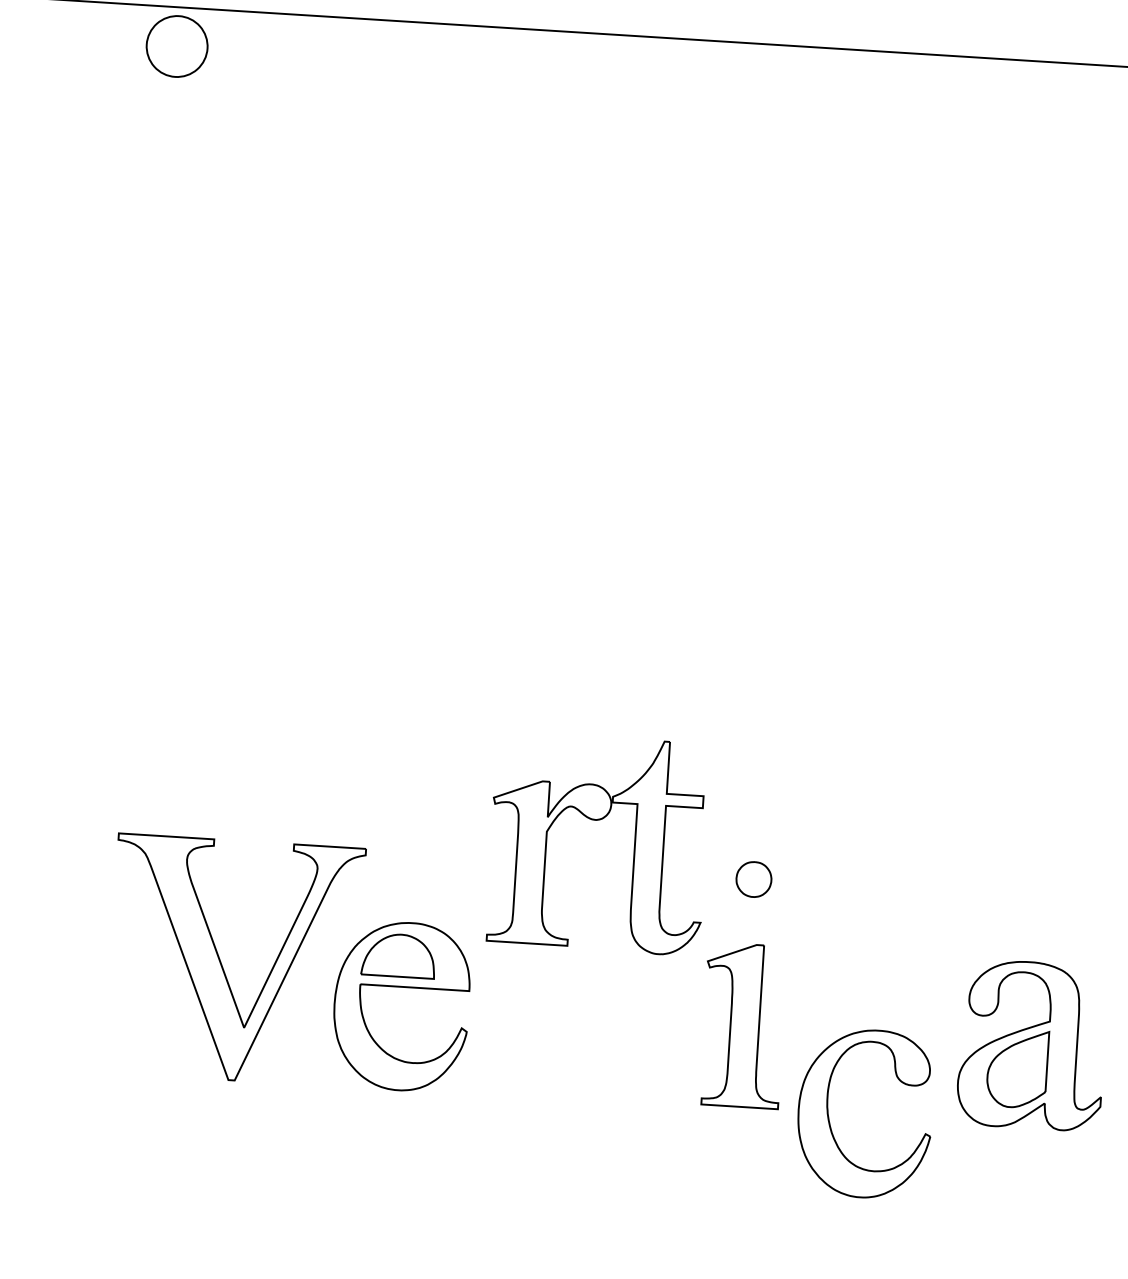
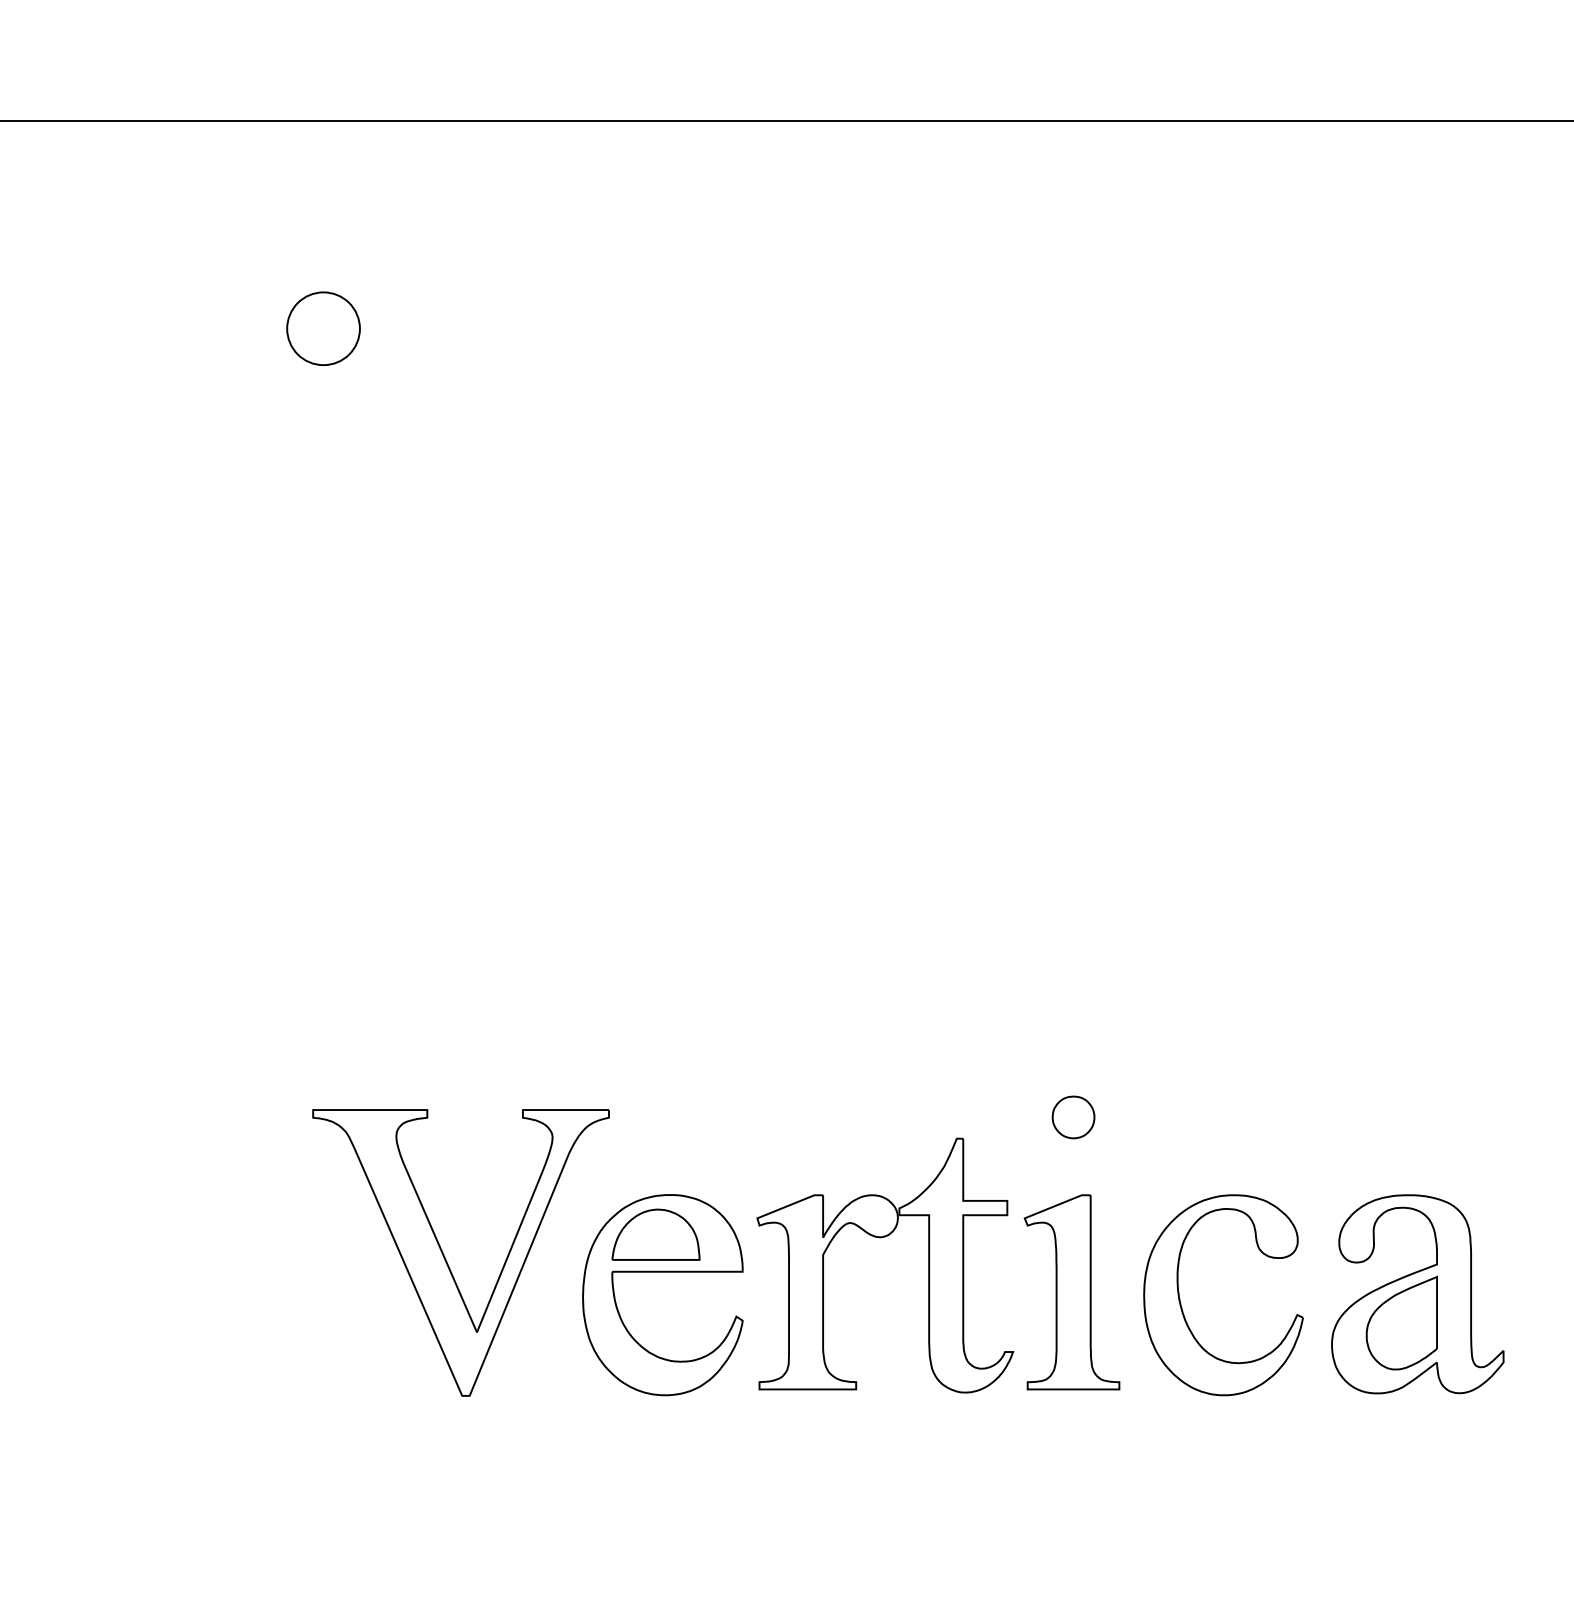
part: (177, 46) -> (323, 328), moved
part: (596, 821) -> (881, 1238), moved
part: (830, 1121) -> (1182, 1307), moved

